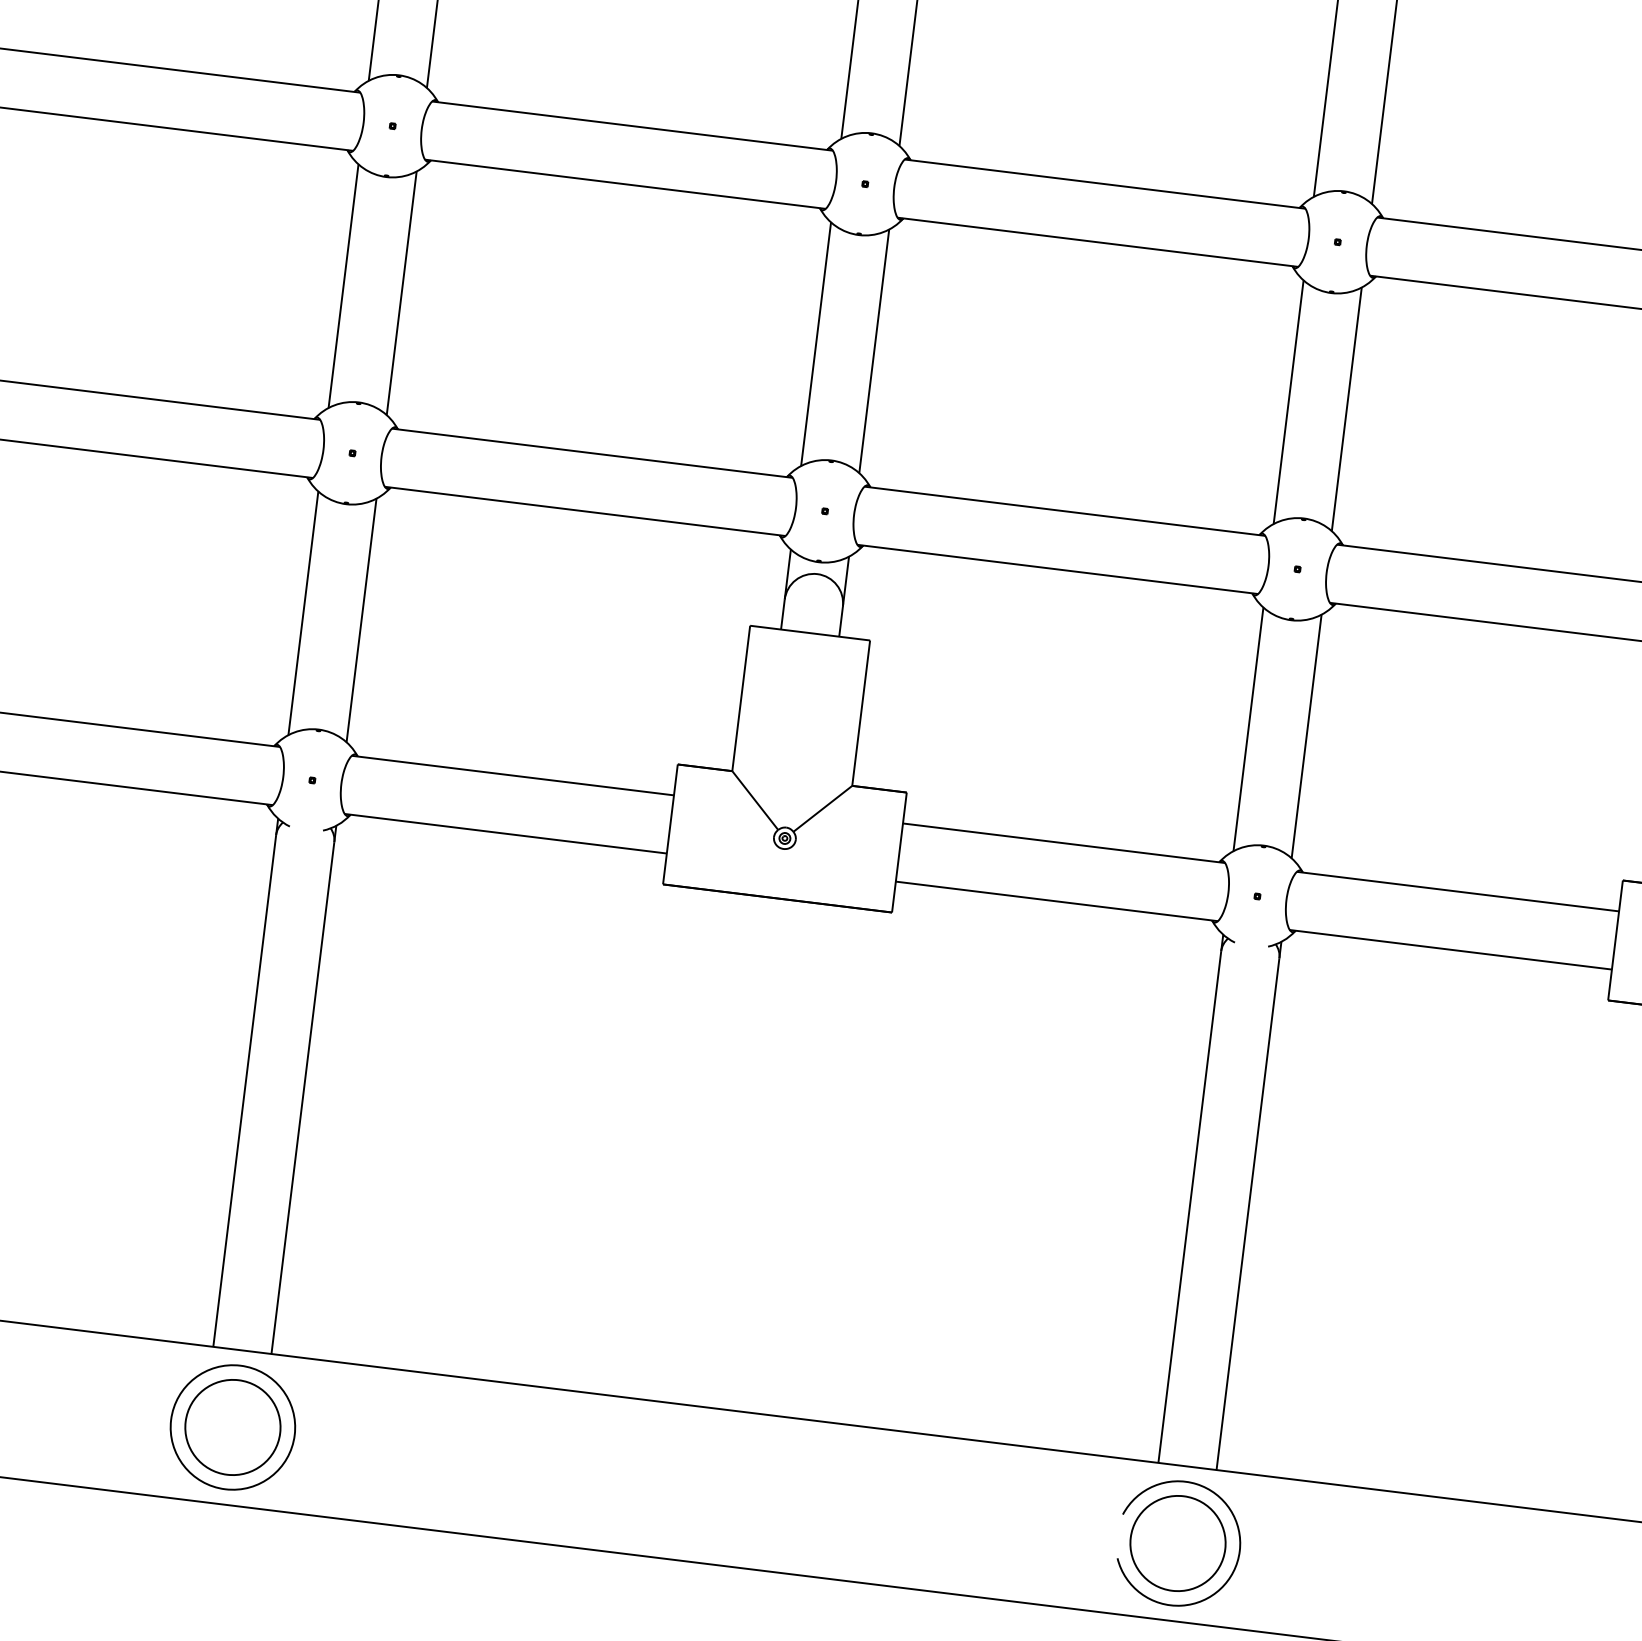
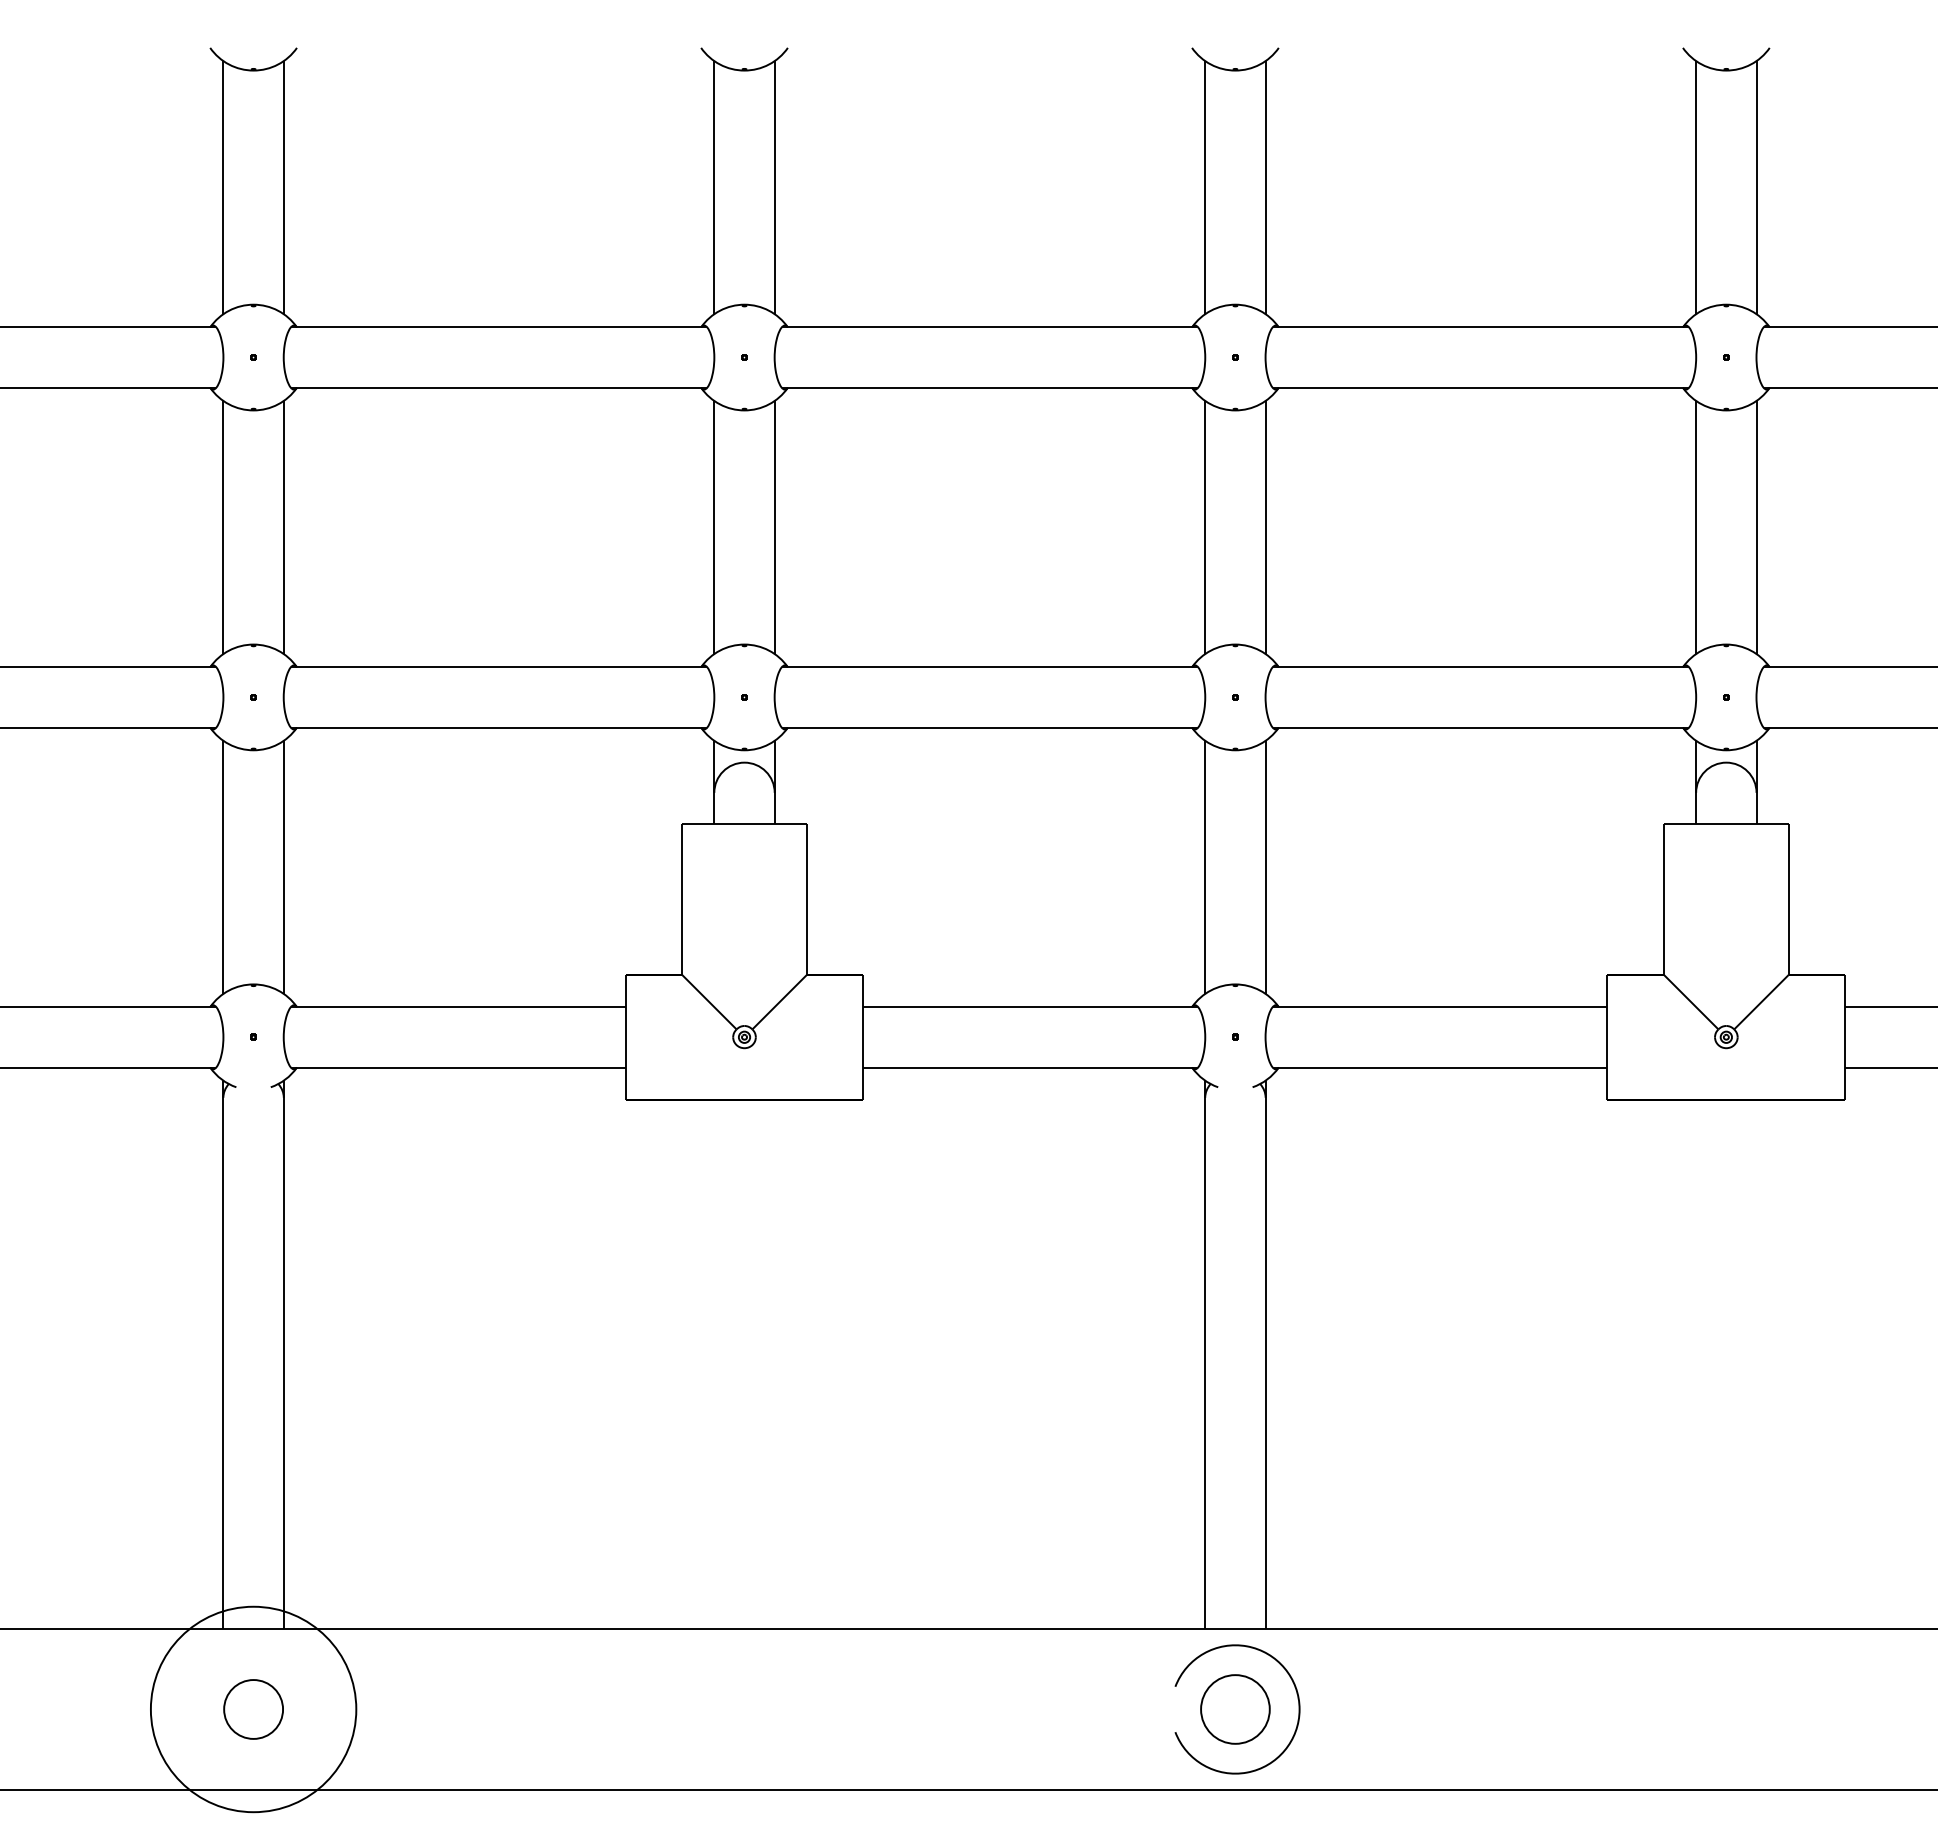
circle: (232, 1427) -> (253, 1709), size x0.6
circle: (232, 1427) -> (253, 1709), size x1.6
circle: (1178, 1543) -> (1235, 1709), size x0.7

